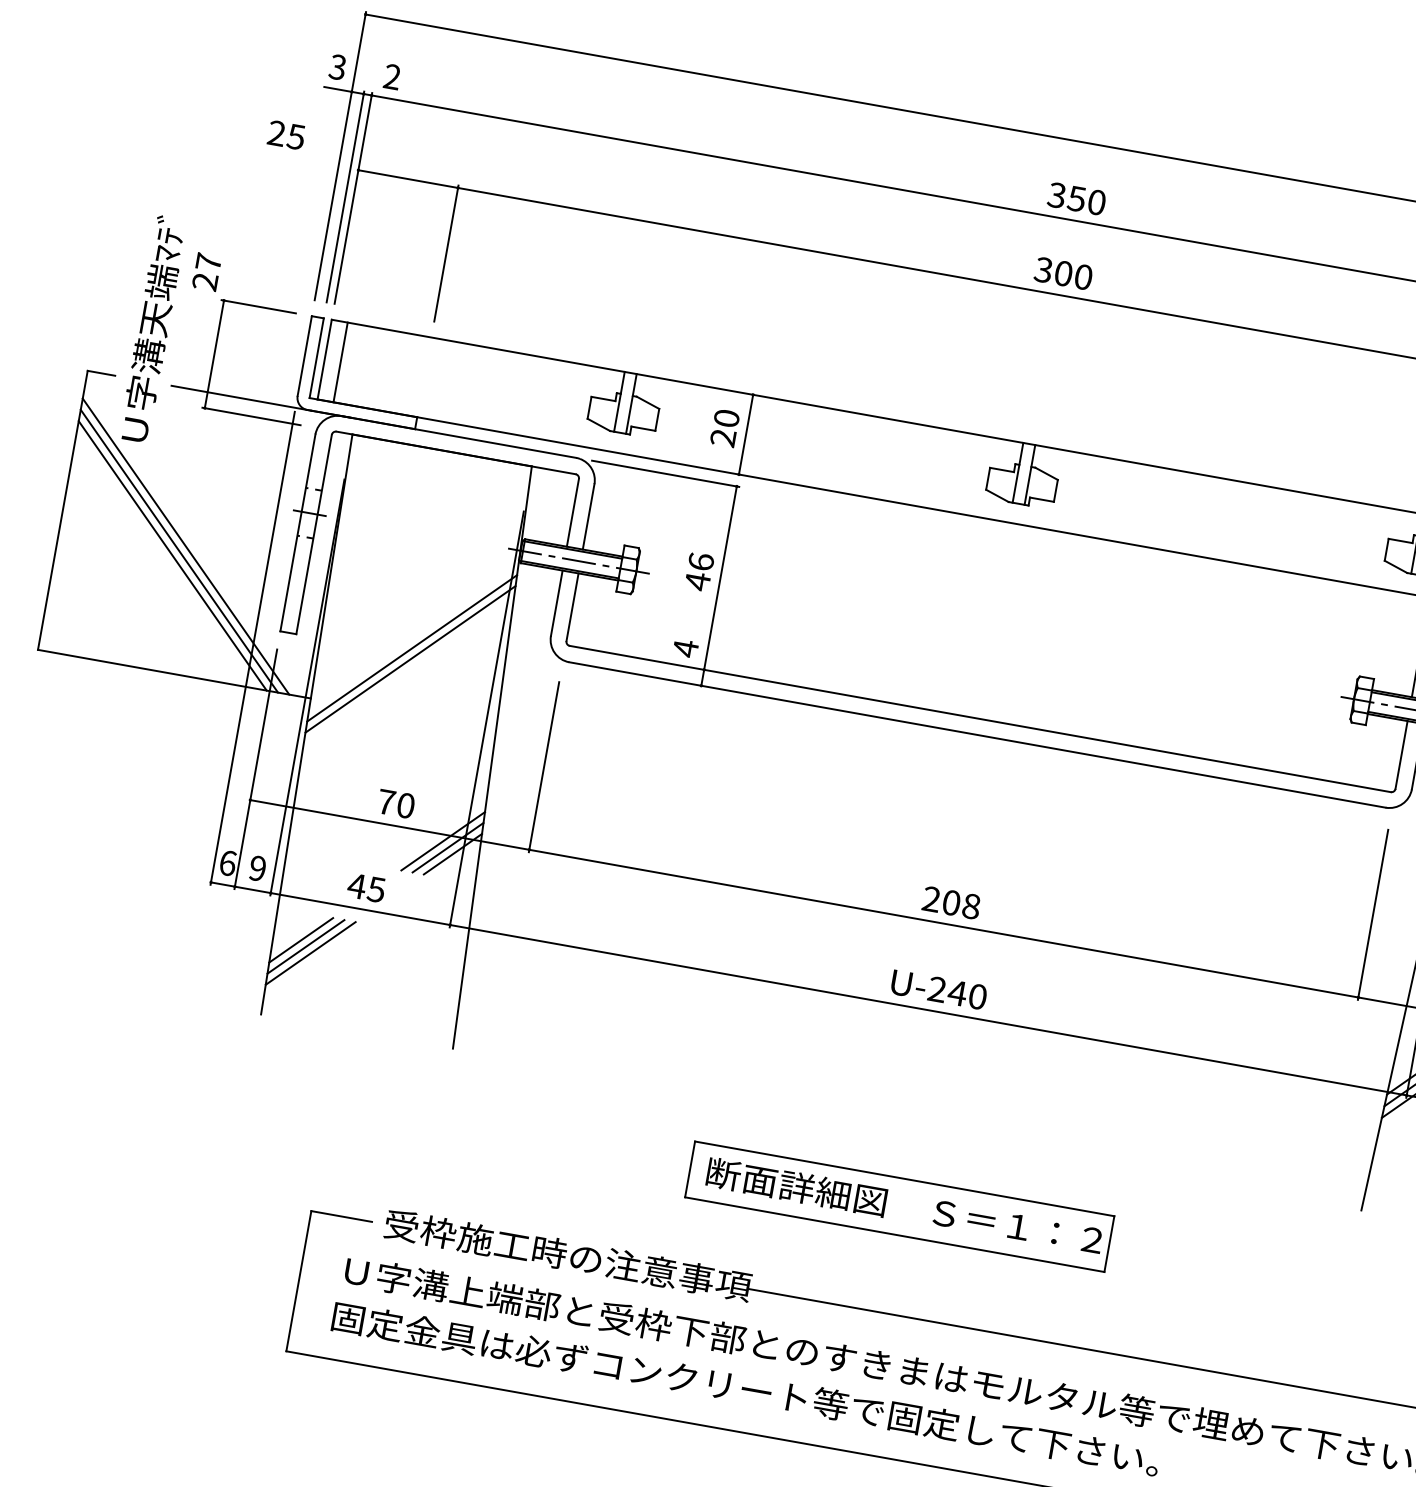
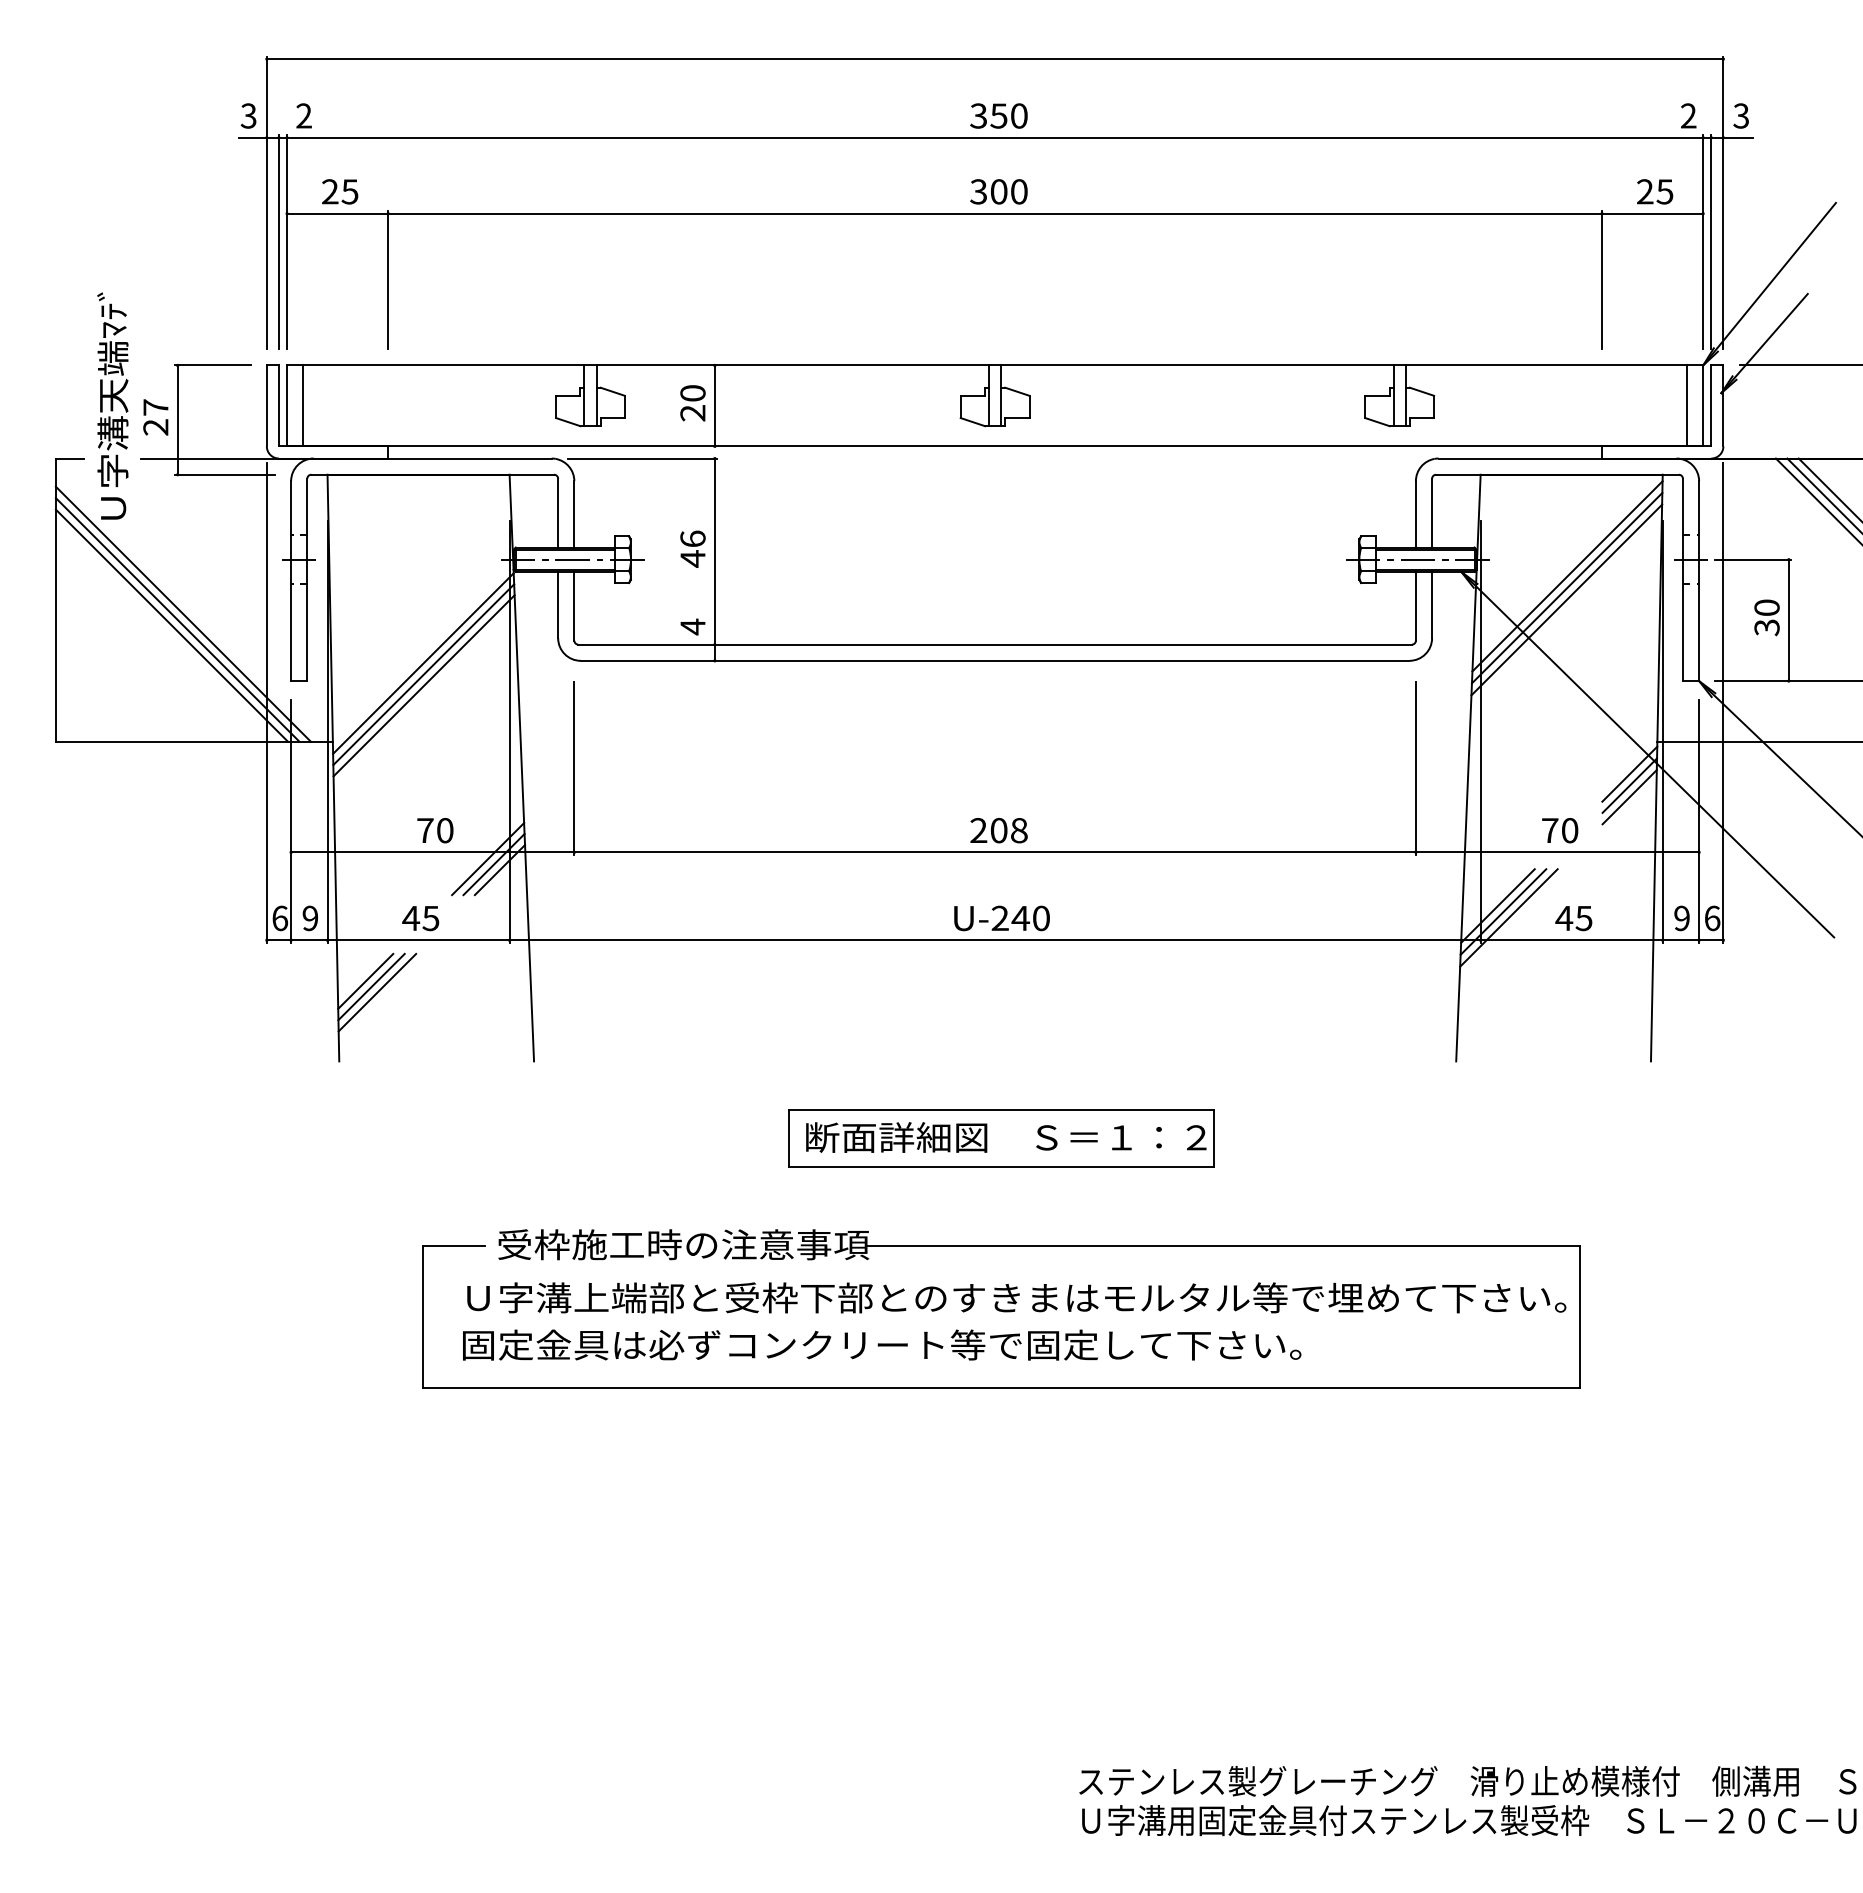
text: (286, 134) -> (340, 191), moved
text: (206, 272) -> (155, 417), moved
line: (413, 637) -> (423, 663), added

